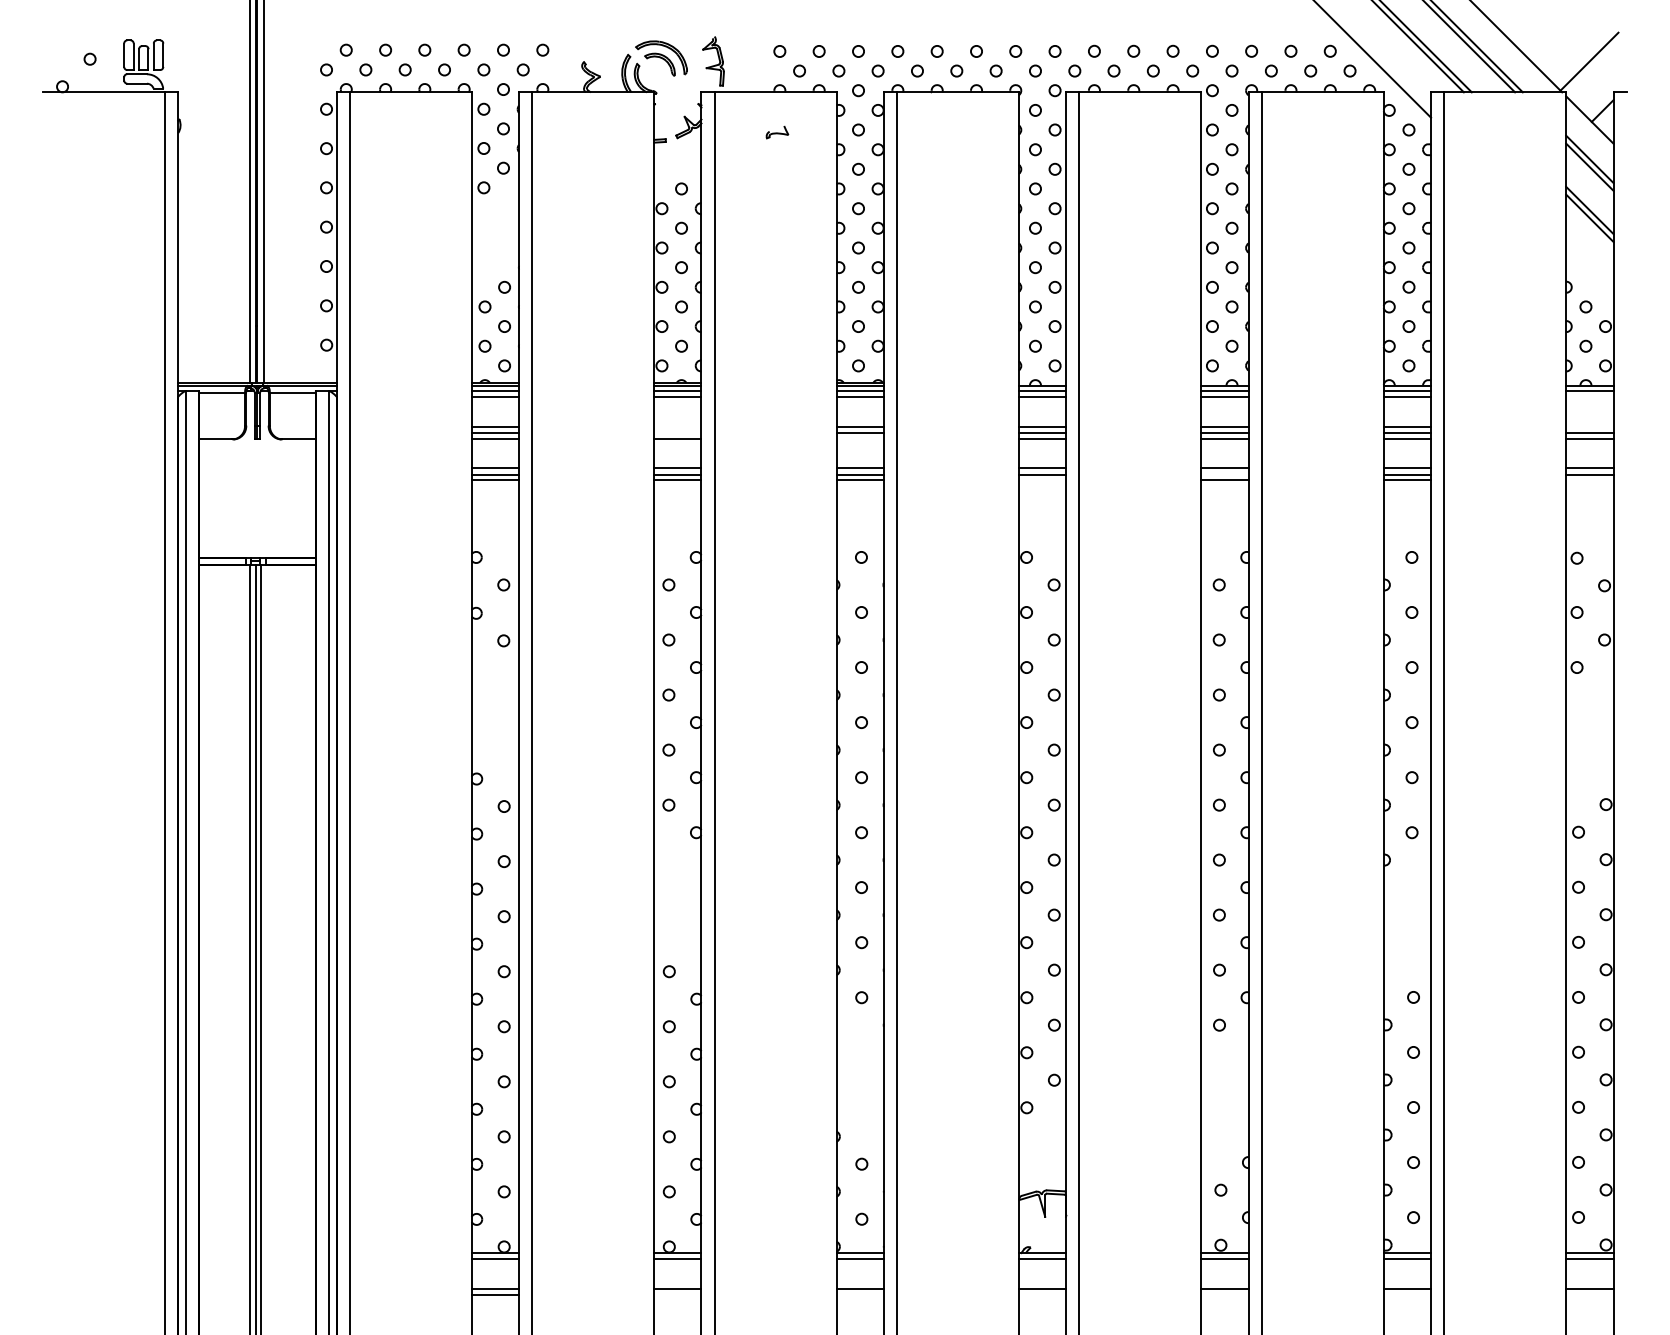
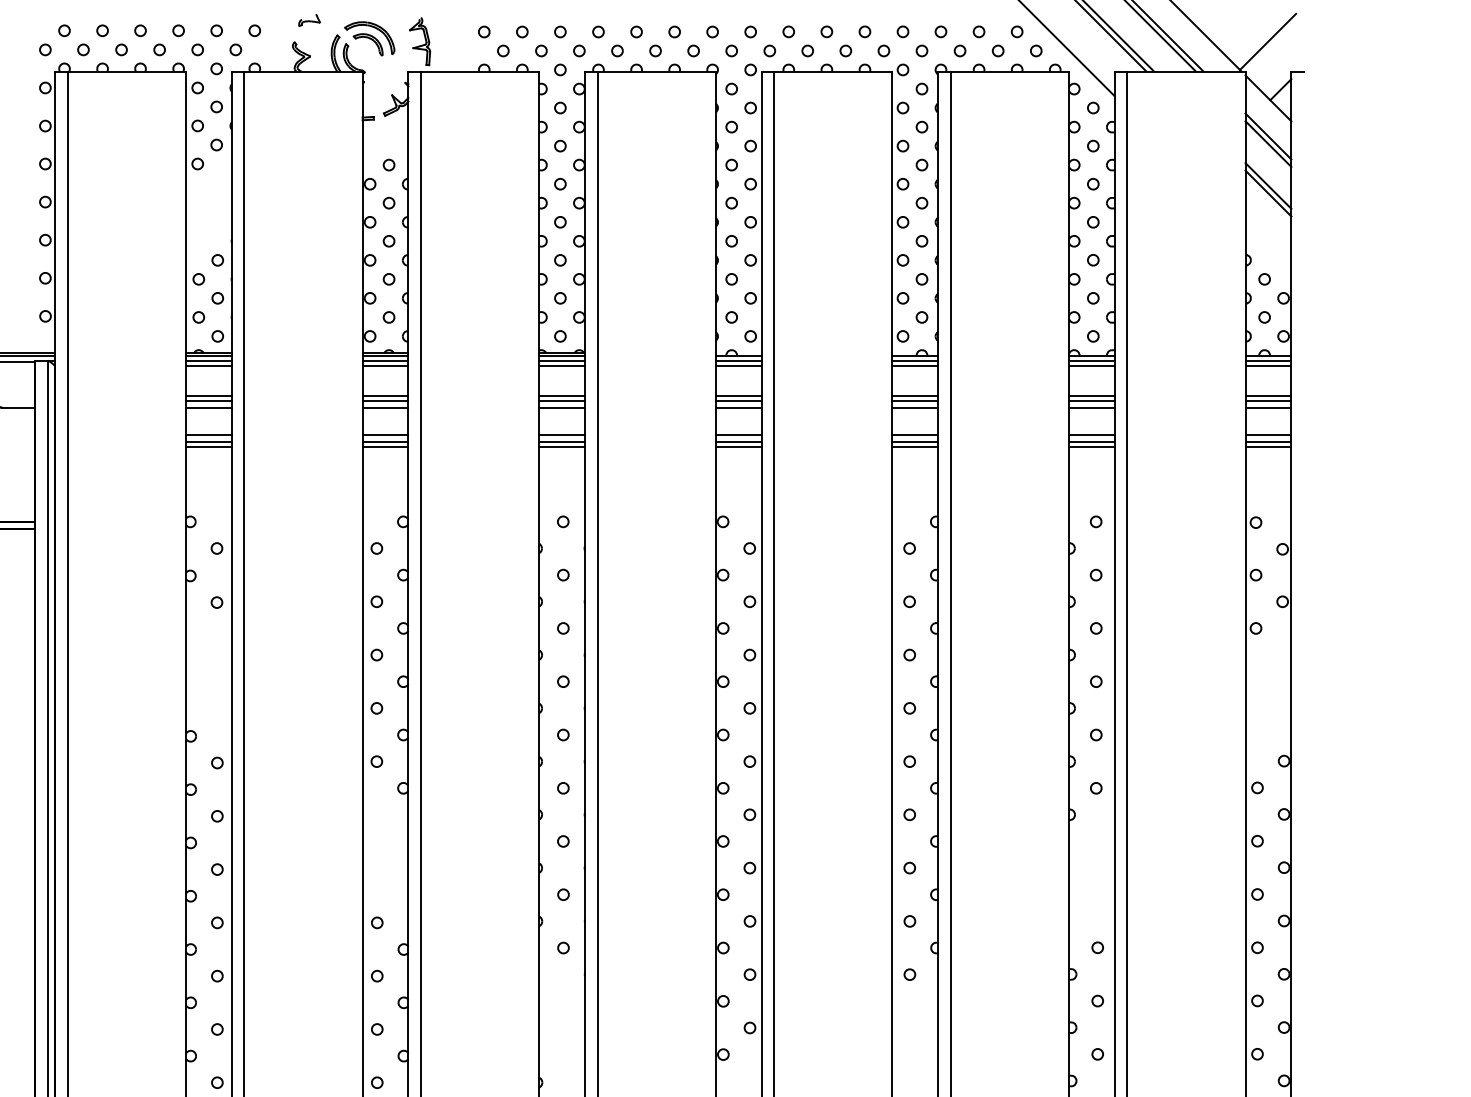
part: (777, 132) -> (309, 20), moved
line: (1589, 396) -> (1268, 366), added
line: (677, 427) -> (385, 396), added
line: (1589, 427) -> (1268, 396), added
line: (677, 432) -> (385, 400), added
line: (859, 439) -> (561, 407), added
line: (1224, 474) -> (914, 441), added
line: (1042, 479) -> (738, 446), added
line: (1589, 479) -> (1268, 446), added

